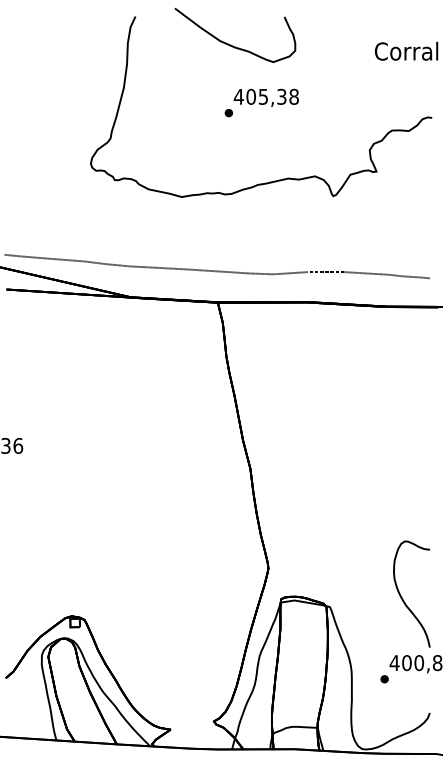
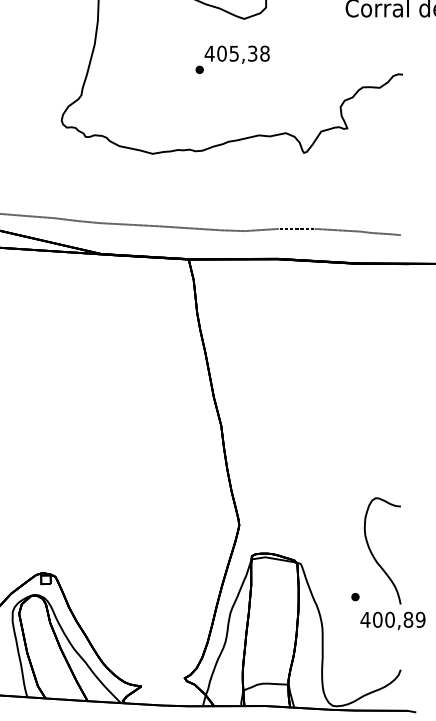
part: (384, 679) -> (355, 597), moved

